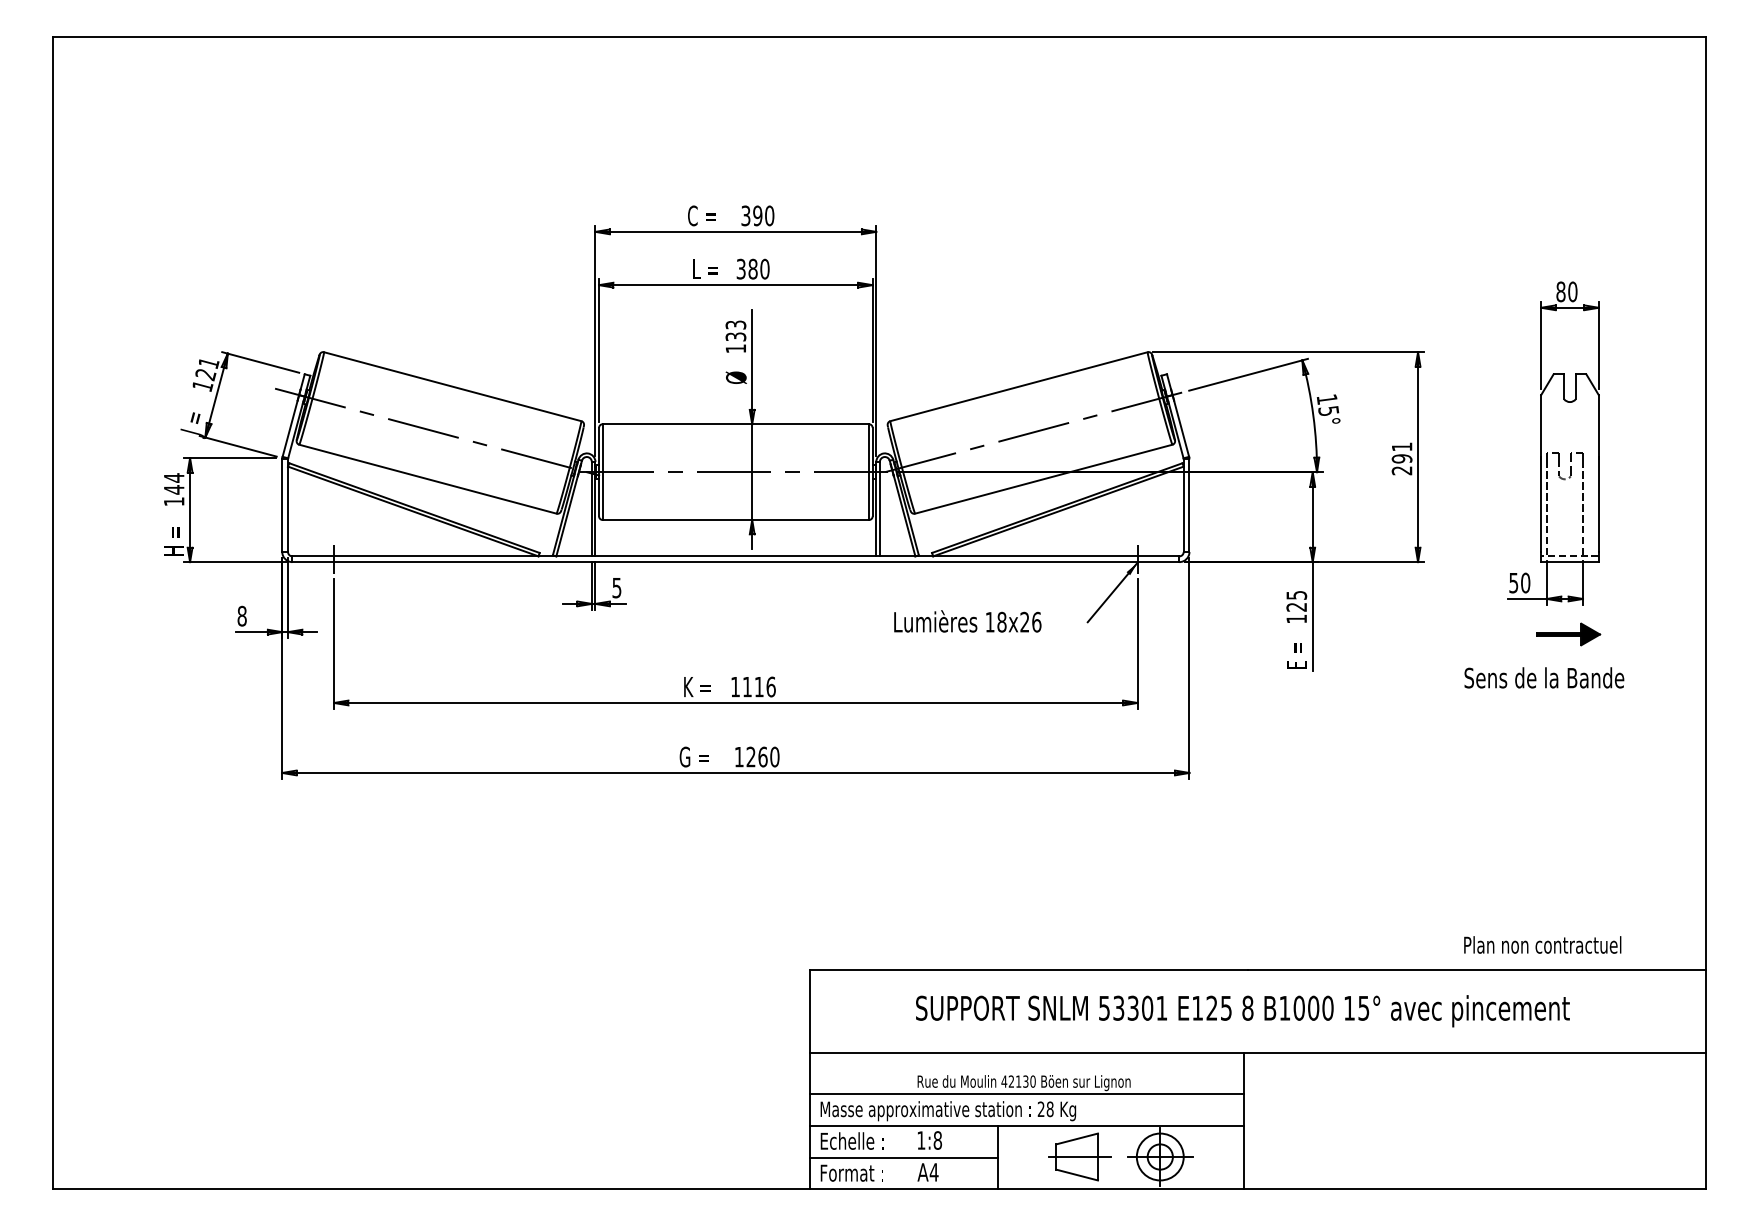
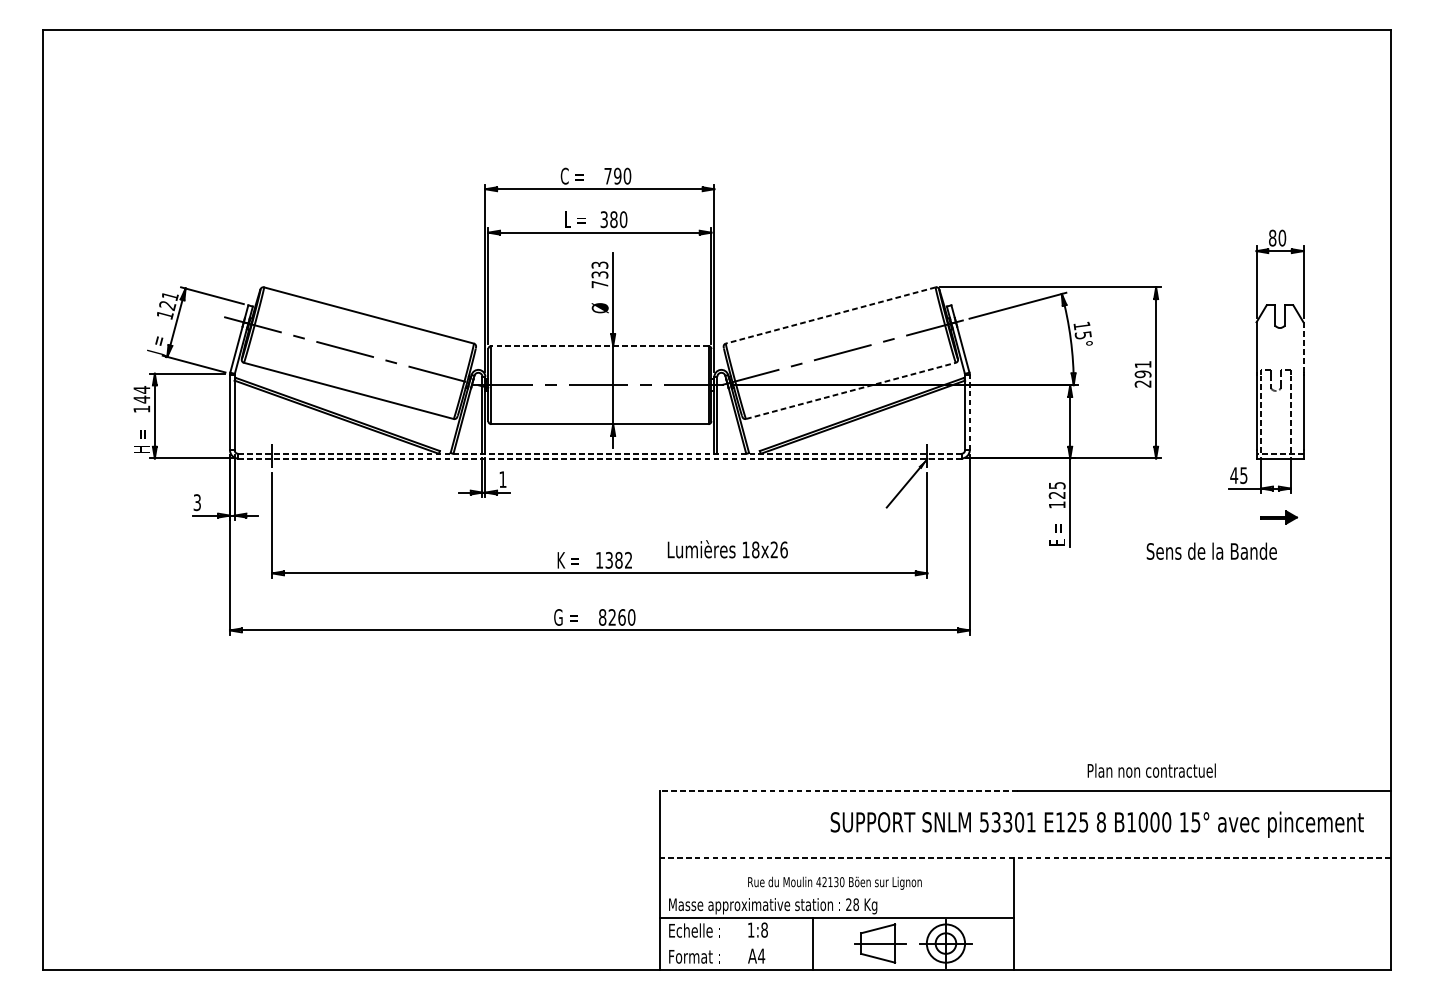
text: (745, 215) -> (607, 175), 390 -> 790
text: (735, 348) -> (599, 284), 133 -> 733
line: (1018, 386) -> (830, 315), solid -> dashed
line: (735, 424) -> (599, 346), solid -> dashed
line: (1598, 425) -> (1303, 347), solid -> dashed
line: (1044, 479) -> (851, 391), solid -> dashed
line: (1189, 505) -> (969, 412), solid -> dashed
line: (735, 556) -> (599, 453), solid -> dashed
line: (735, 562) -> (599, 458), solid -> dashed
text: (1519, 582) -> (1238, 475), 50 -> 45
text: (616, 588) -> (502, 480), 5 -> 1
text: (241, 616) -> (196, 502), 8 -> 3
text: (967, 621) -> (727, 549), moved
part: (1568, 634) -> (1278, 517), size x0.7
text: (1544, 677) -> (1211, 550), moved
text: (759, 686) -> (619, 559), 1116 -> 1382
text: (738, 756) -> (602, 617), 1260 -> 8260
text: (1542, 944) -> (1151, 770), moved
line: (1028, 970) -> (838, 791), solid -> dashed
text: (1242, 1011) -> (1096, 824), moved
line: (1257, 1052) -> (1025, 858), solid -> dashed
line: (1026, 1094) -> (836, 892), removed
line: (903, 1157) -> (736, 943), removed

